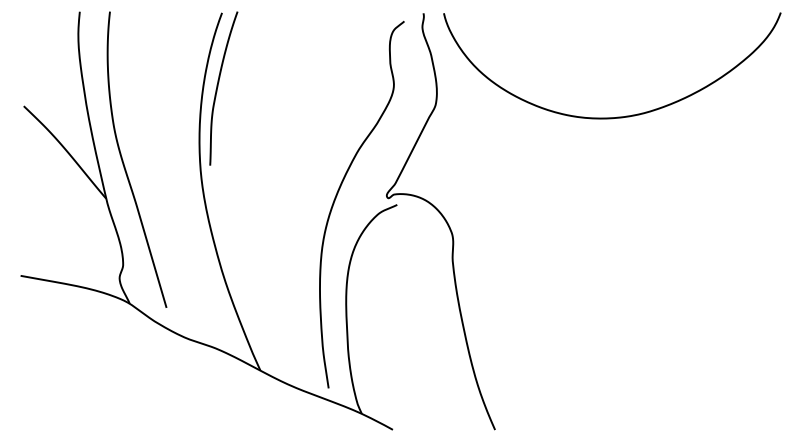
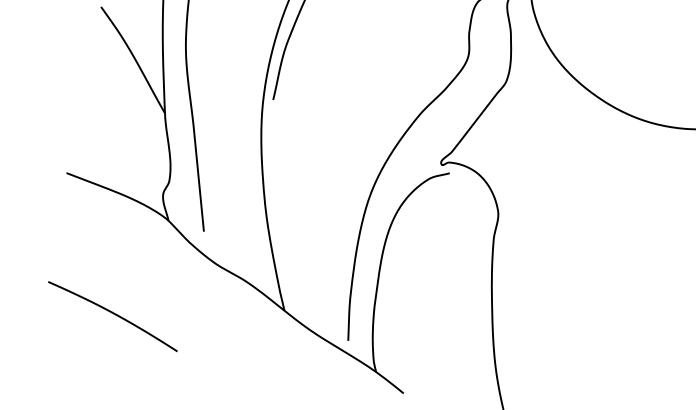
curve: (93, 406) -> (113, 314), added

